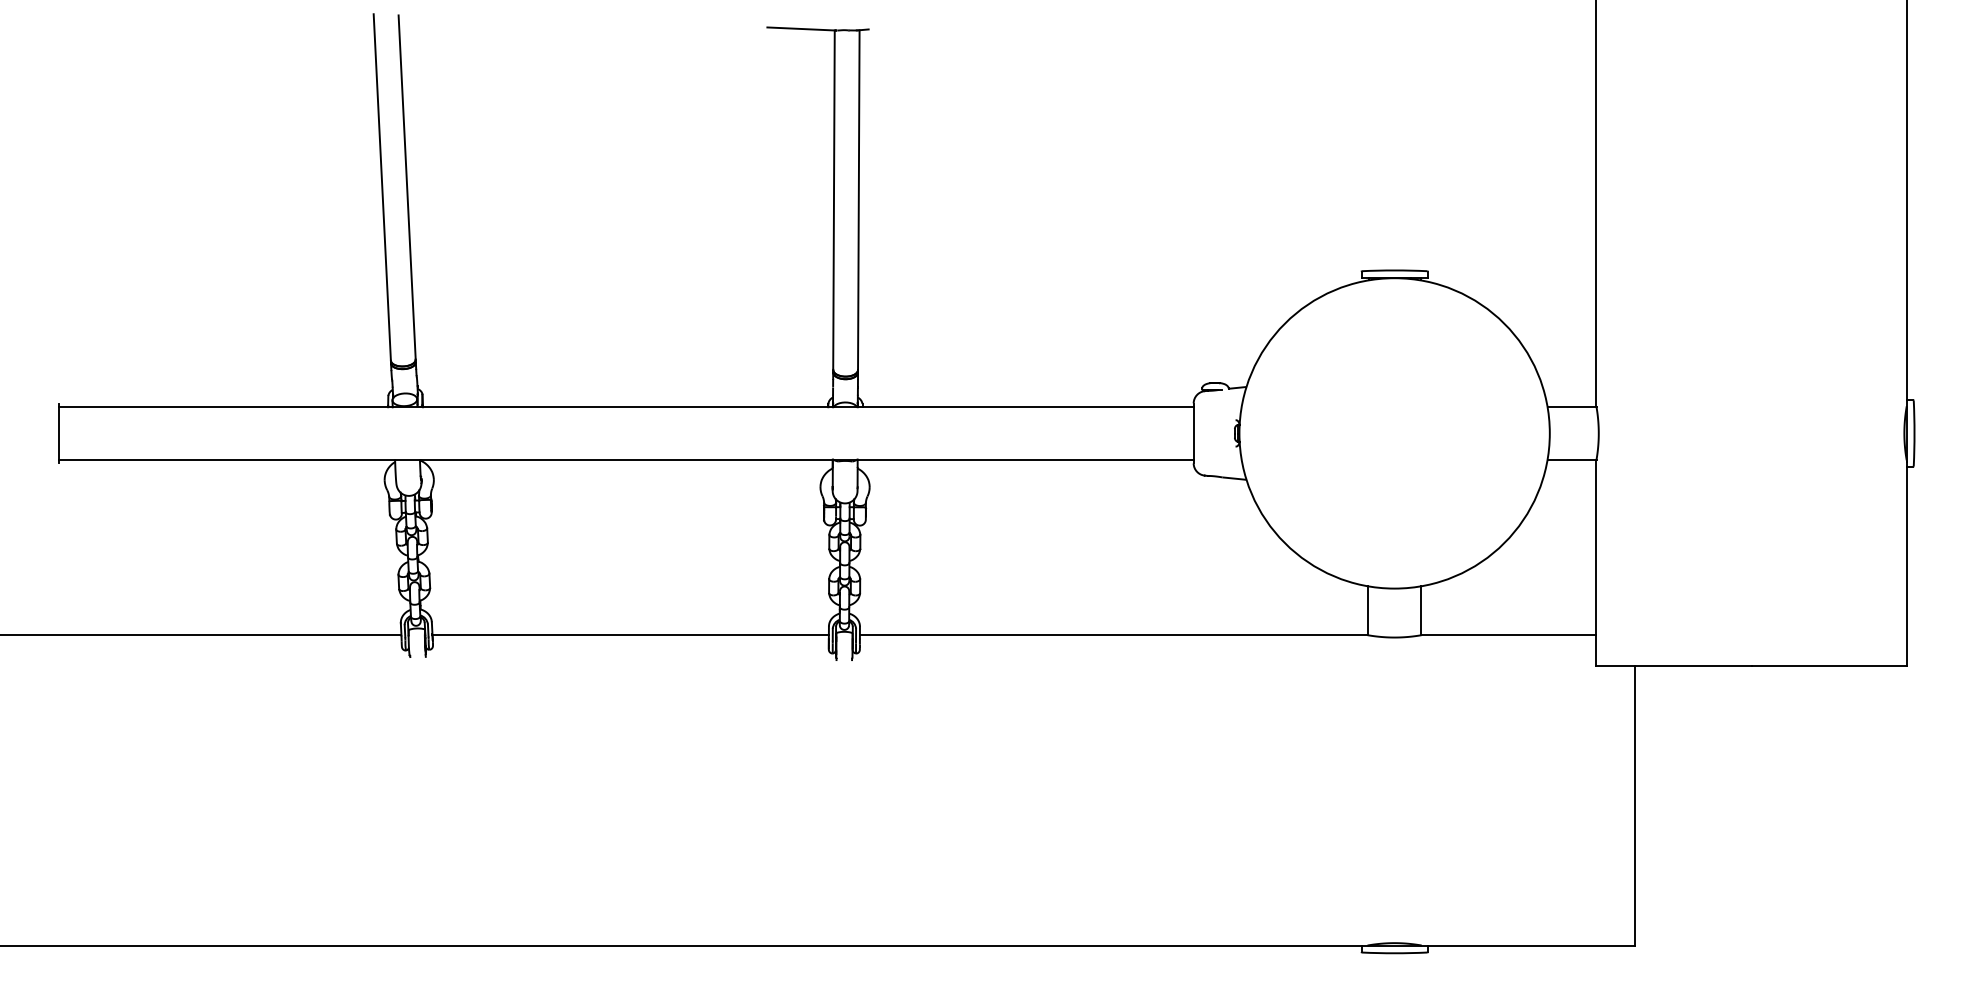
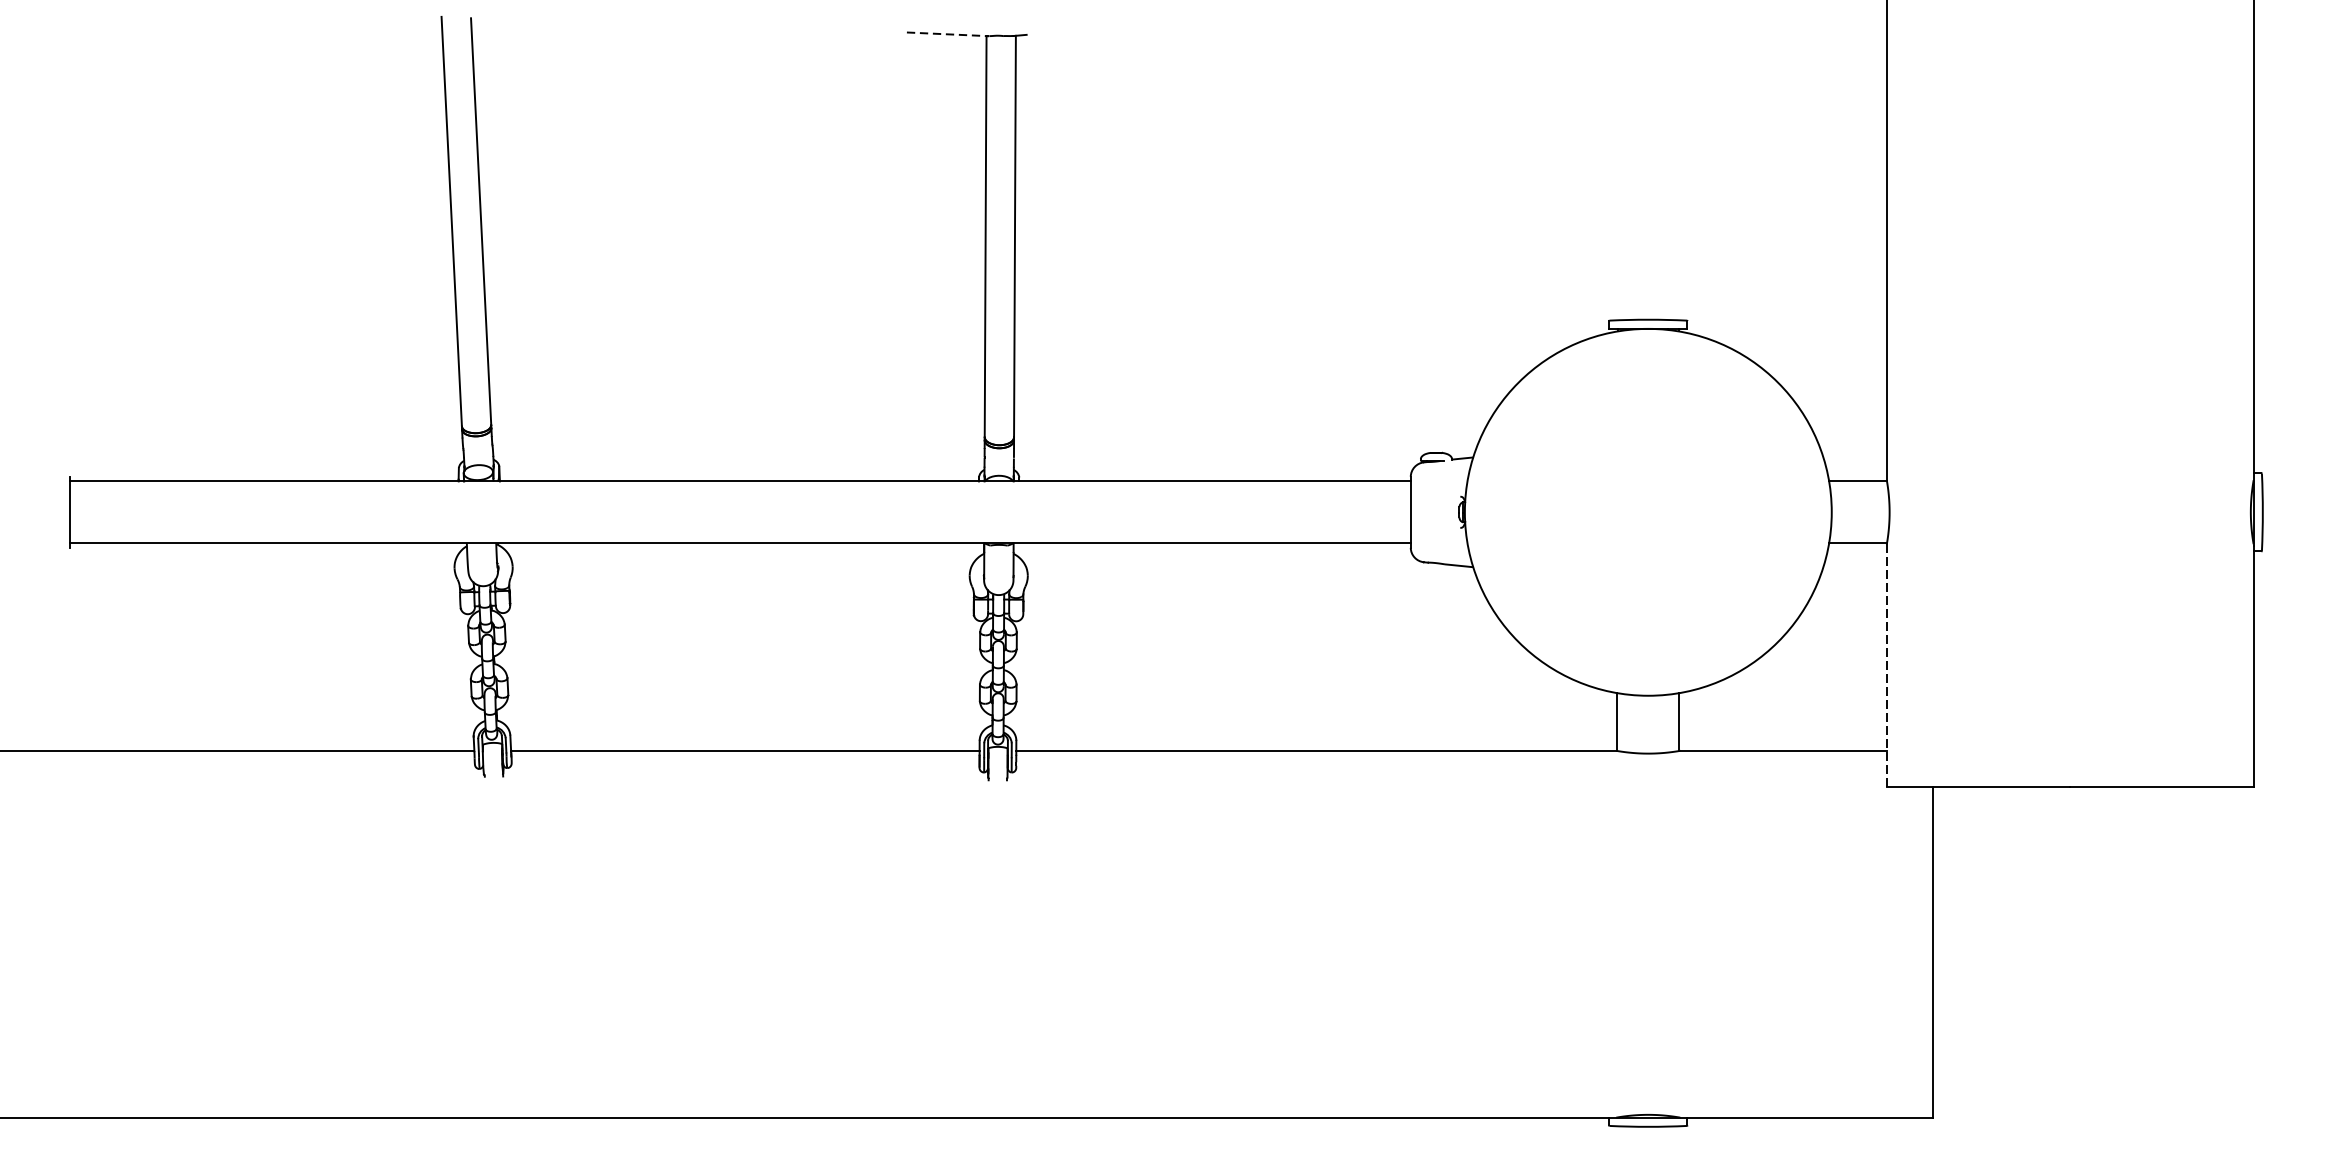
line: (802, 29) -> (948, 34), solid -> dashed
line: (1596, 563) -> (1886, 666), solid -> dashed

